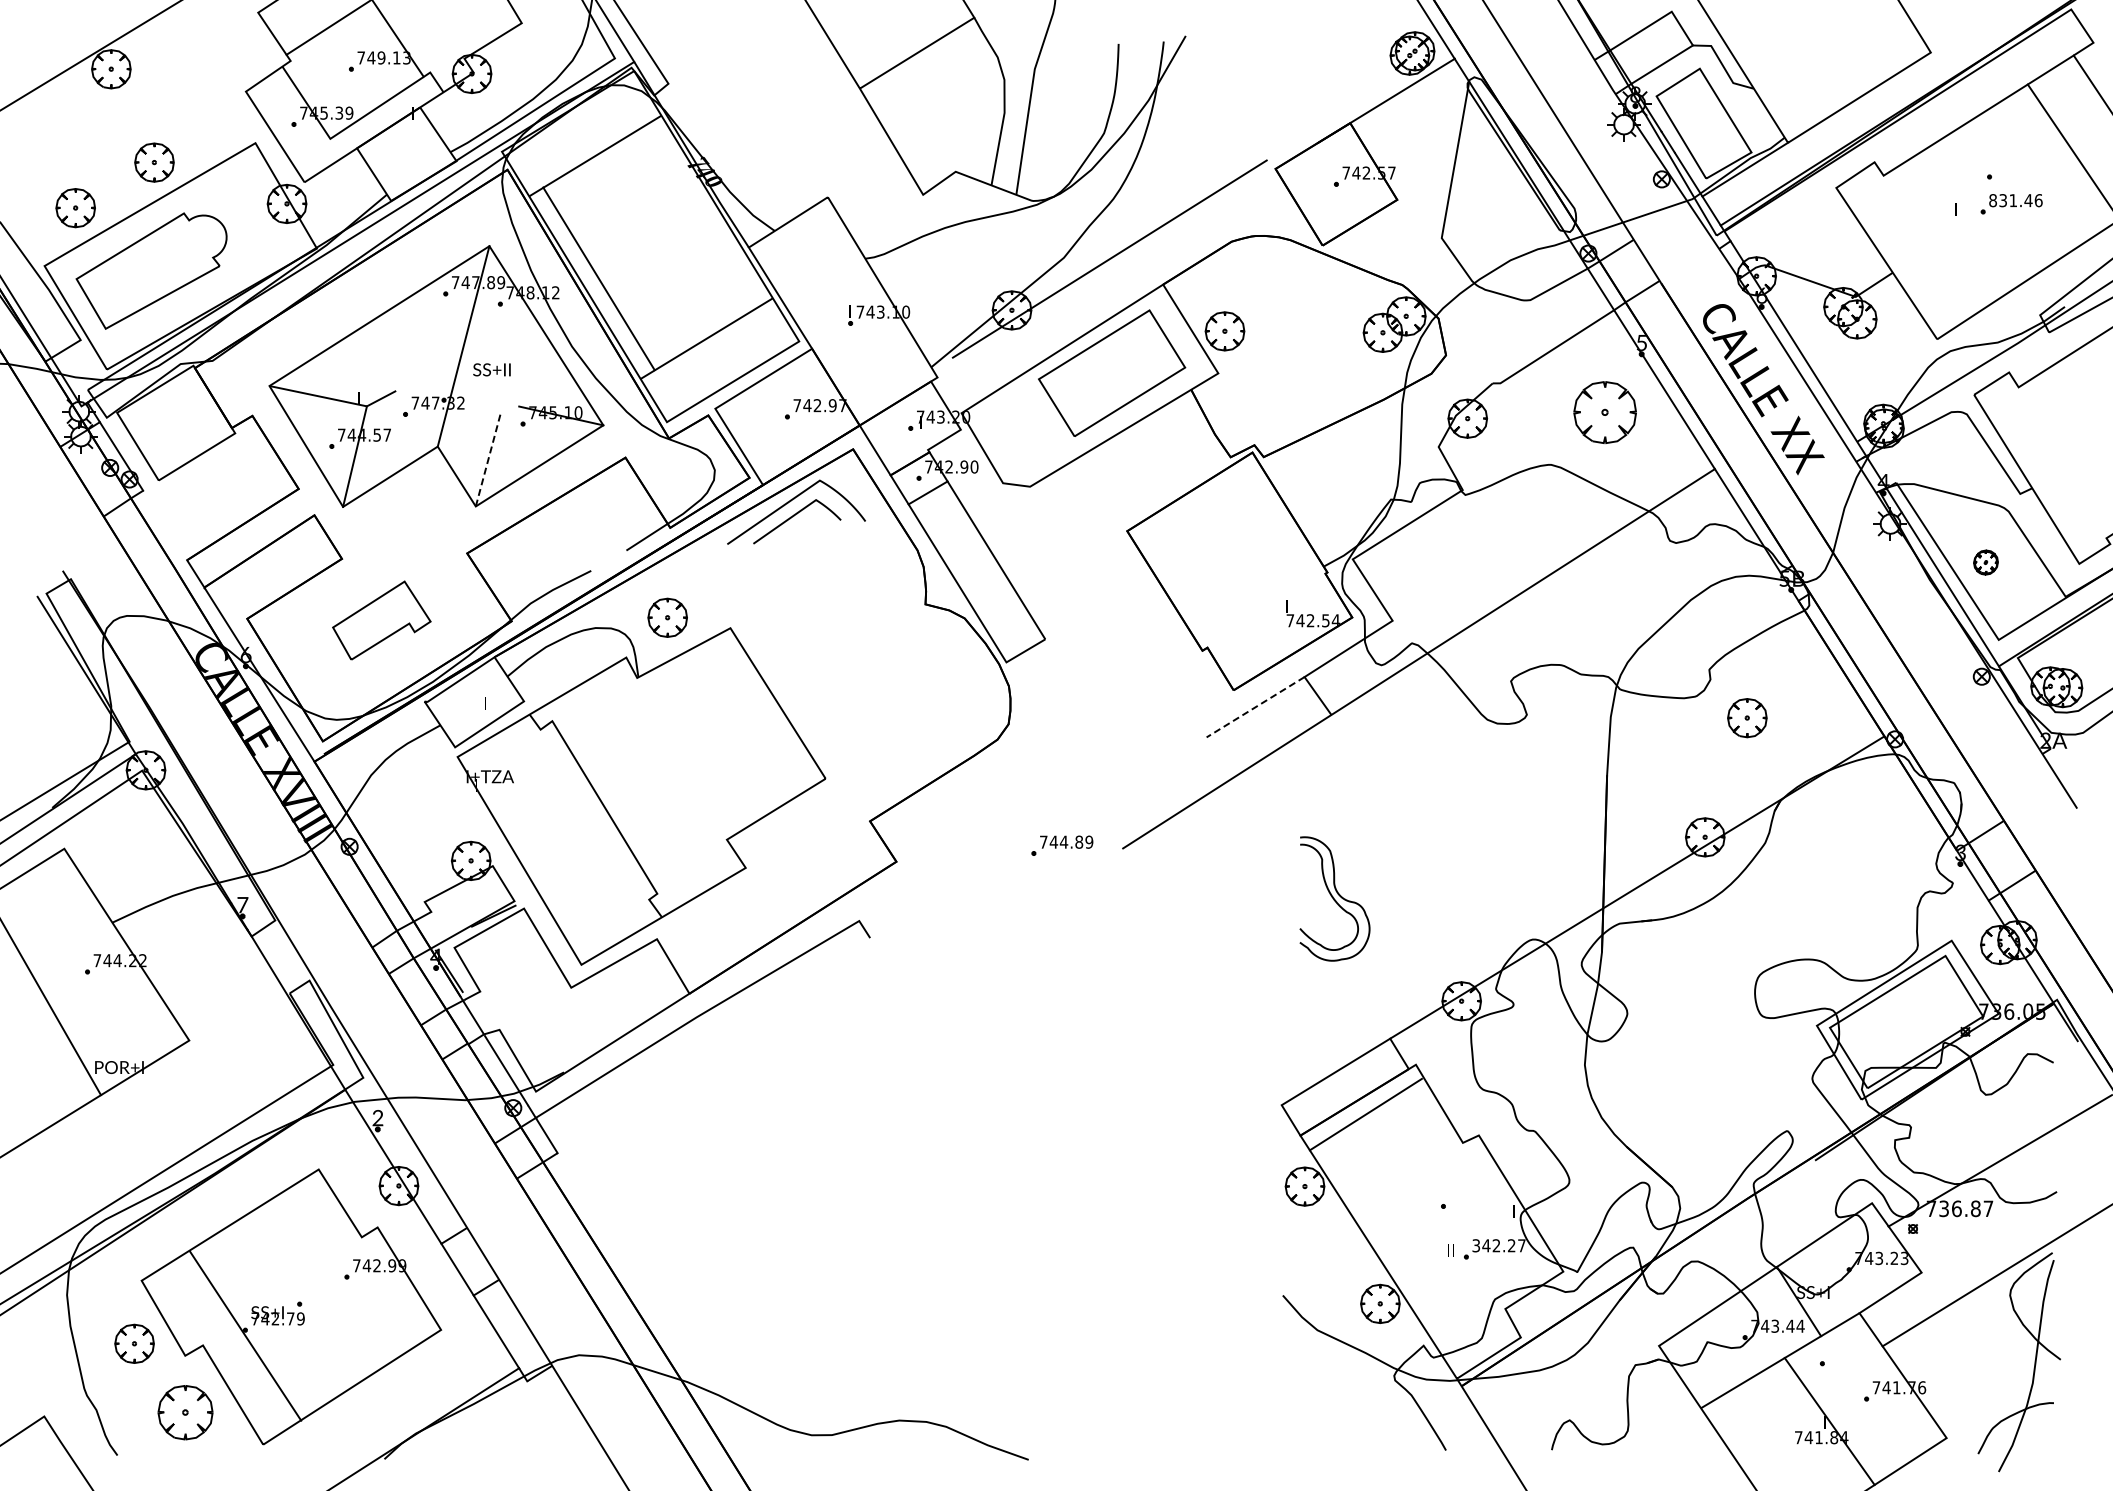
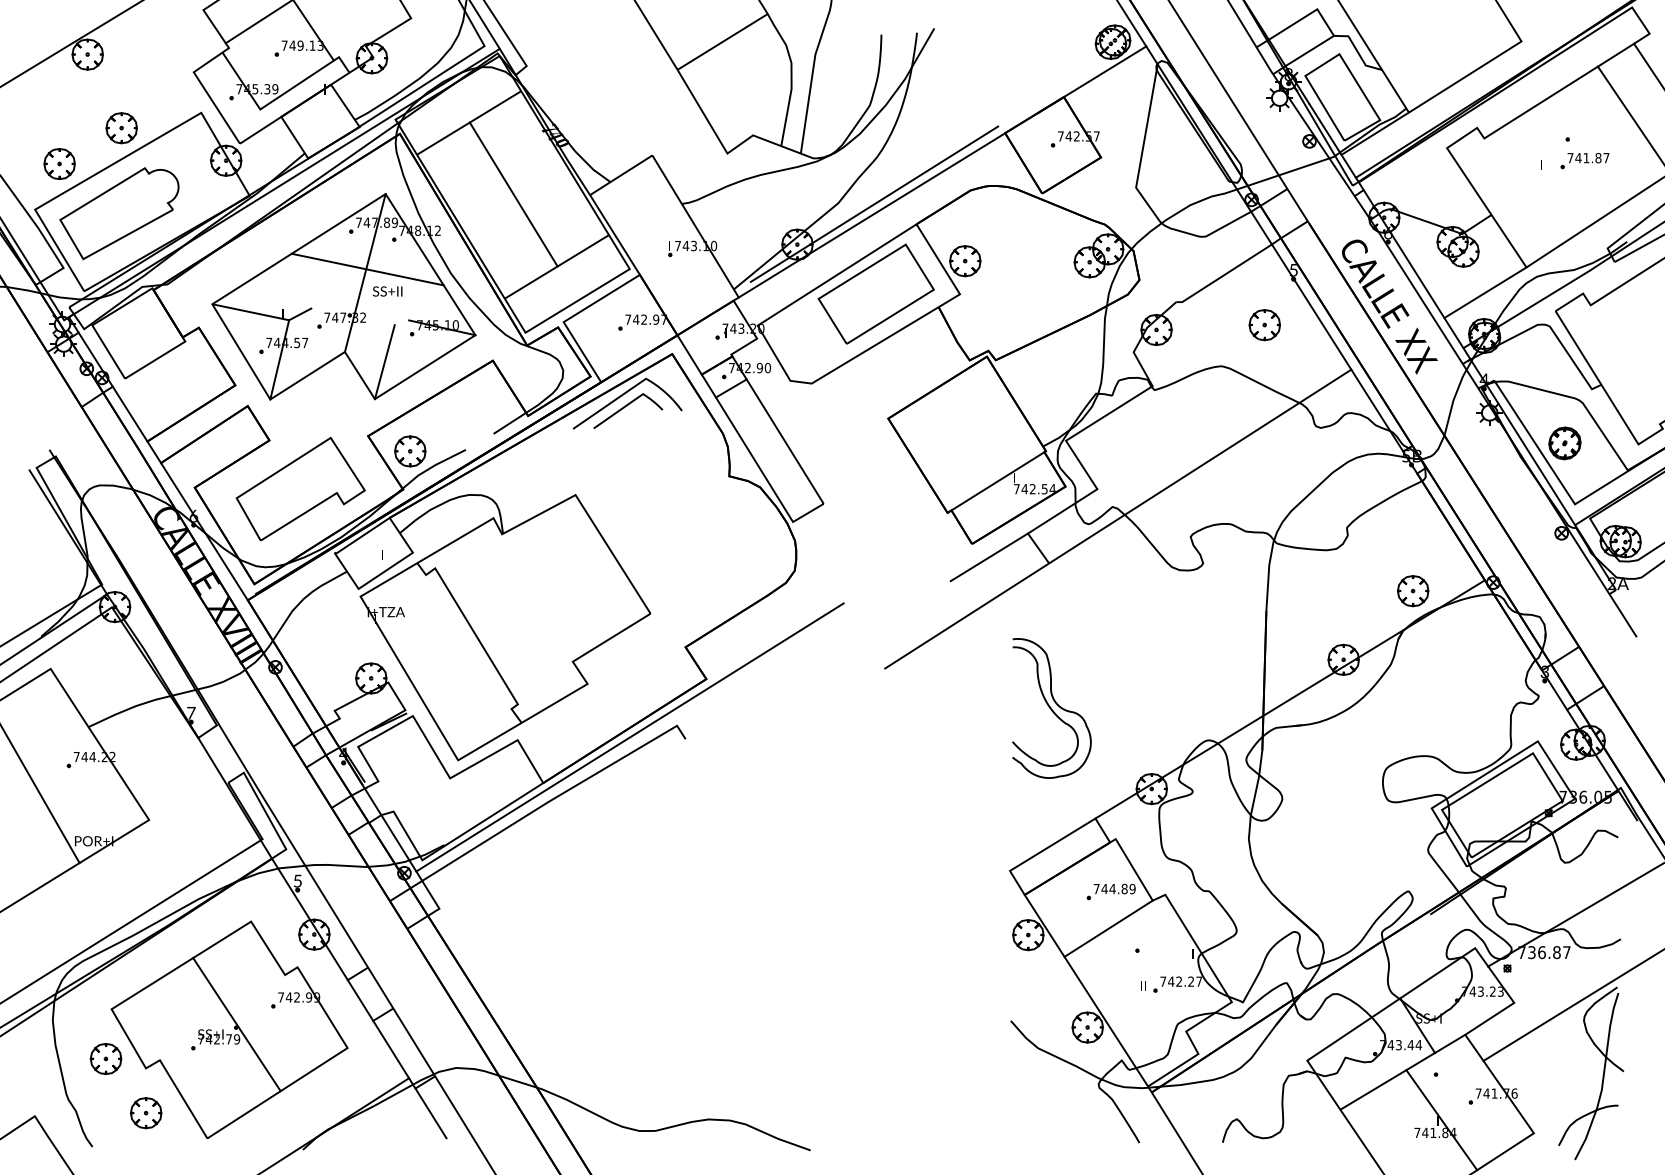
text: (2015, 200) -> (1588, 158), 831.46 -> 741.87
line: (1106, 273) -> (871, 215), added
line: (598, 278) -> (513, 194), moved
line: (466, 342) -> (367, 269), added
line: (1885, 371) -> (1485, 292), added
part: (1604, 412) -> (1264, 325), size x0.62
line: (488, 459) -> (384, 362), dashed -> solid
line: (165, 525) -> (130, 414), added
part: (1985, 562) -> (1564, 443), size x1.67
line: (1266, 610) -> (997, 481), added
part: (667, 617) -> (410, 451), moved
part: (381, 620) -> (300, 488), size x1.67
line: (1255, 707) -> (989, 557), dashed -> solid
part: (1747, 718) -> (1413, 591), moved
part: (1062, 845) -> (1111, 891), moved
part: (1334, 898) -> (1051, 708), size x1.43
line: (799, 935) -> (629, 737), added
line: (1365, 1114) -> (1108, 928), moved
text: (377, 1118) -> (297, 881), 2 -> 5
text: (1476, 1245) -> (1163, 981), 342.27 -> 742.27
line: (245, 1335) -> (236, 1024), moved
part: (185, 1412) -> (146, 1113), size x0.71
line: (546, 1412) -> (430, 1113), added

